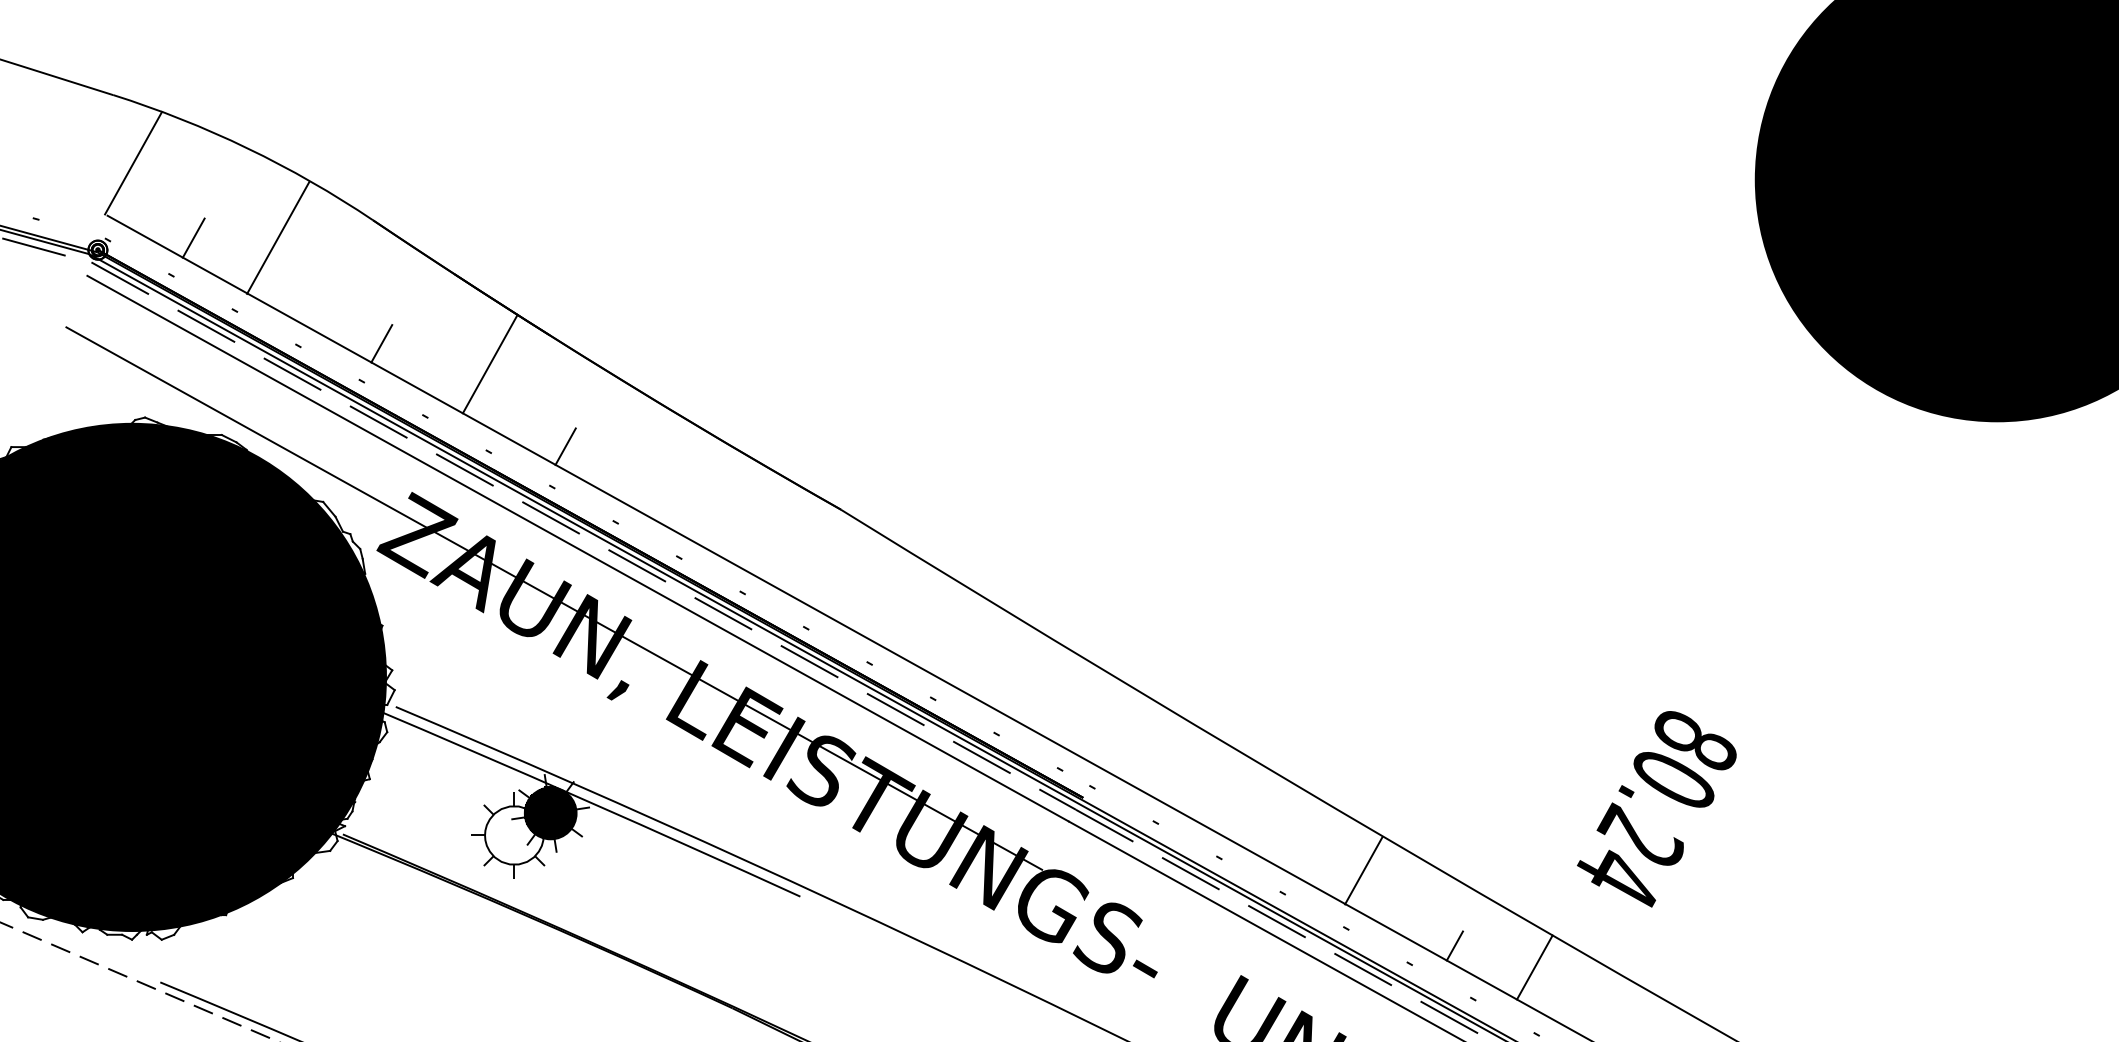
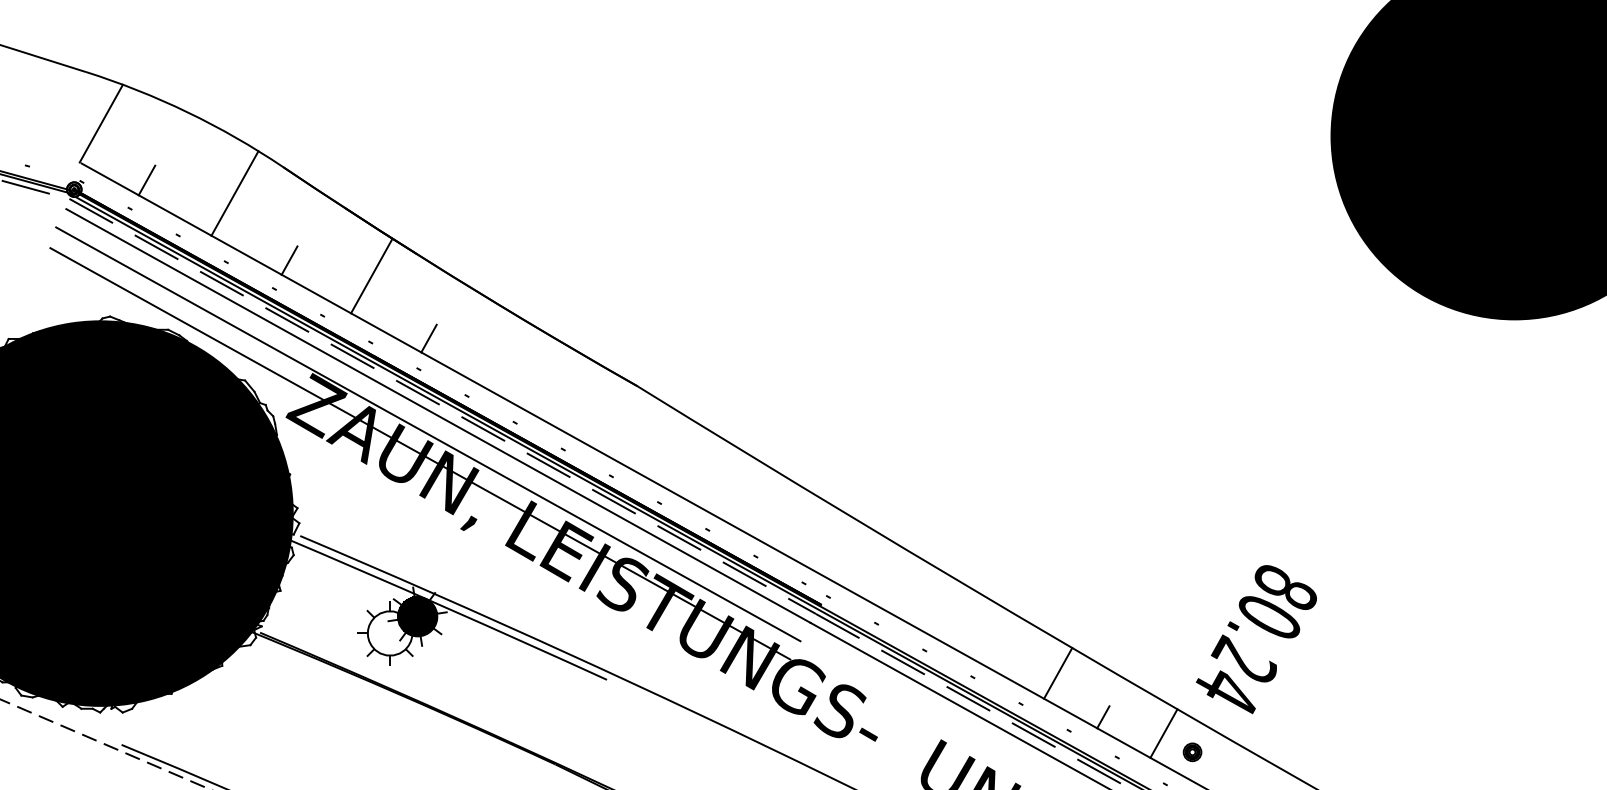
line: (277, 238) -> (234, 193), moved
line: (564, 573) -> (428, 434), added
text: (1656, 809) -> (1256, 639), moved
line: (1364, 871) -> (1058, 673), moved
part: (1572, 992) -> (1192, 752), added

